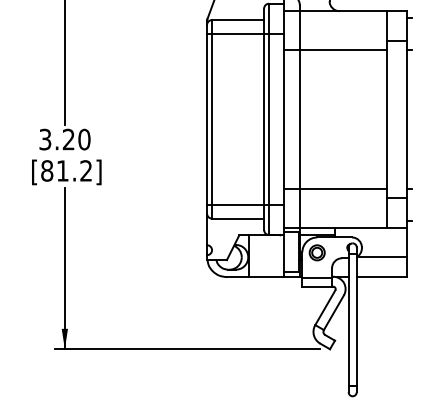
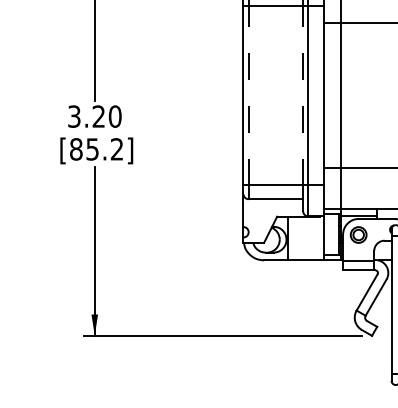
line: (212, 119) -> (249, 95), solid -> dashed
line: (264, 119) -> (303, 95), solid -> dashed
text: (62, 170) -> (92, 148), [81.2] -> [85.2]

